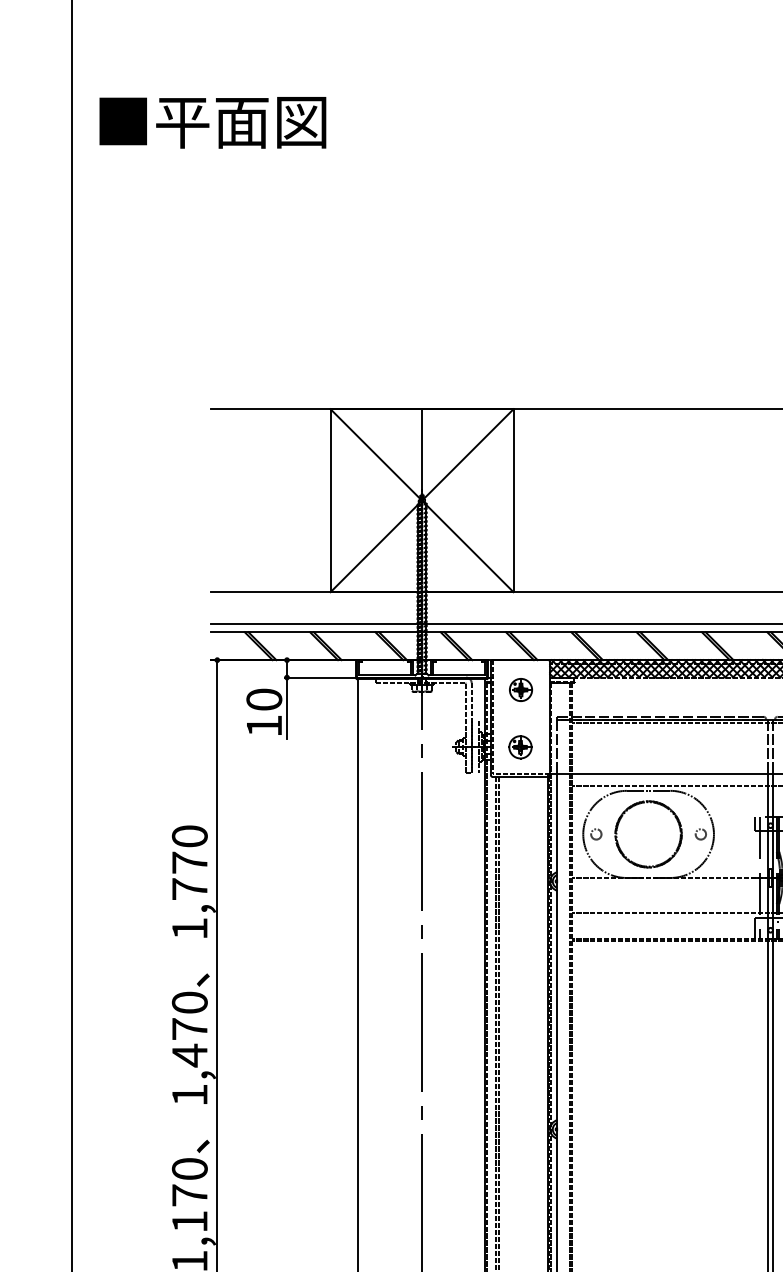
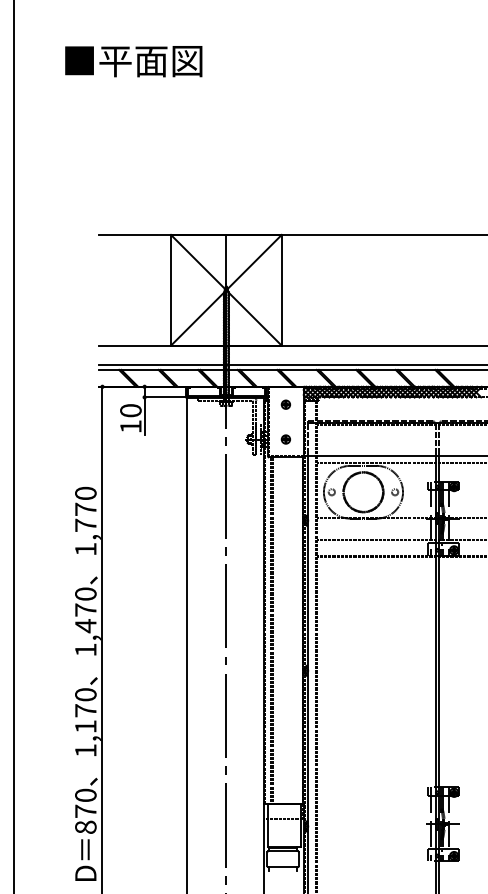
text: (212, 122) -> (133, 61), moved
part: (519, 689) -> (285, 404), size x0.62
part: (519, 747) -> (285, 439), size x0.62

